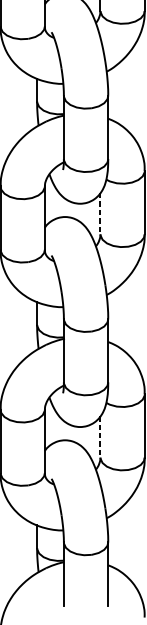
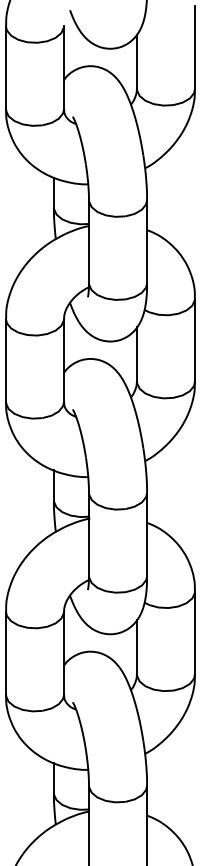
line: (100, 214) -> (136, 355), dashed -> solid
line: (100, 437) -> (136, 647), dashed -> solid

